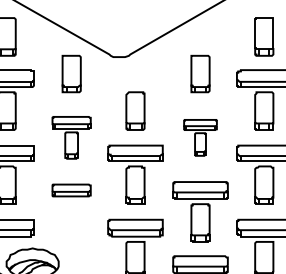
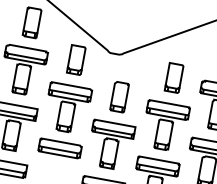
part: (71, 137) -> (67, 108), size x1.43
part: (200, 137) -> (165, 126), size x1.67
part: (71, 190) -> (59, 148), size x1.43

